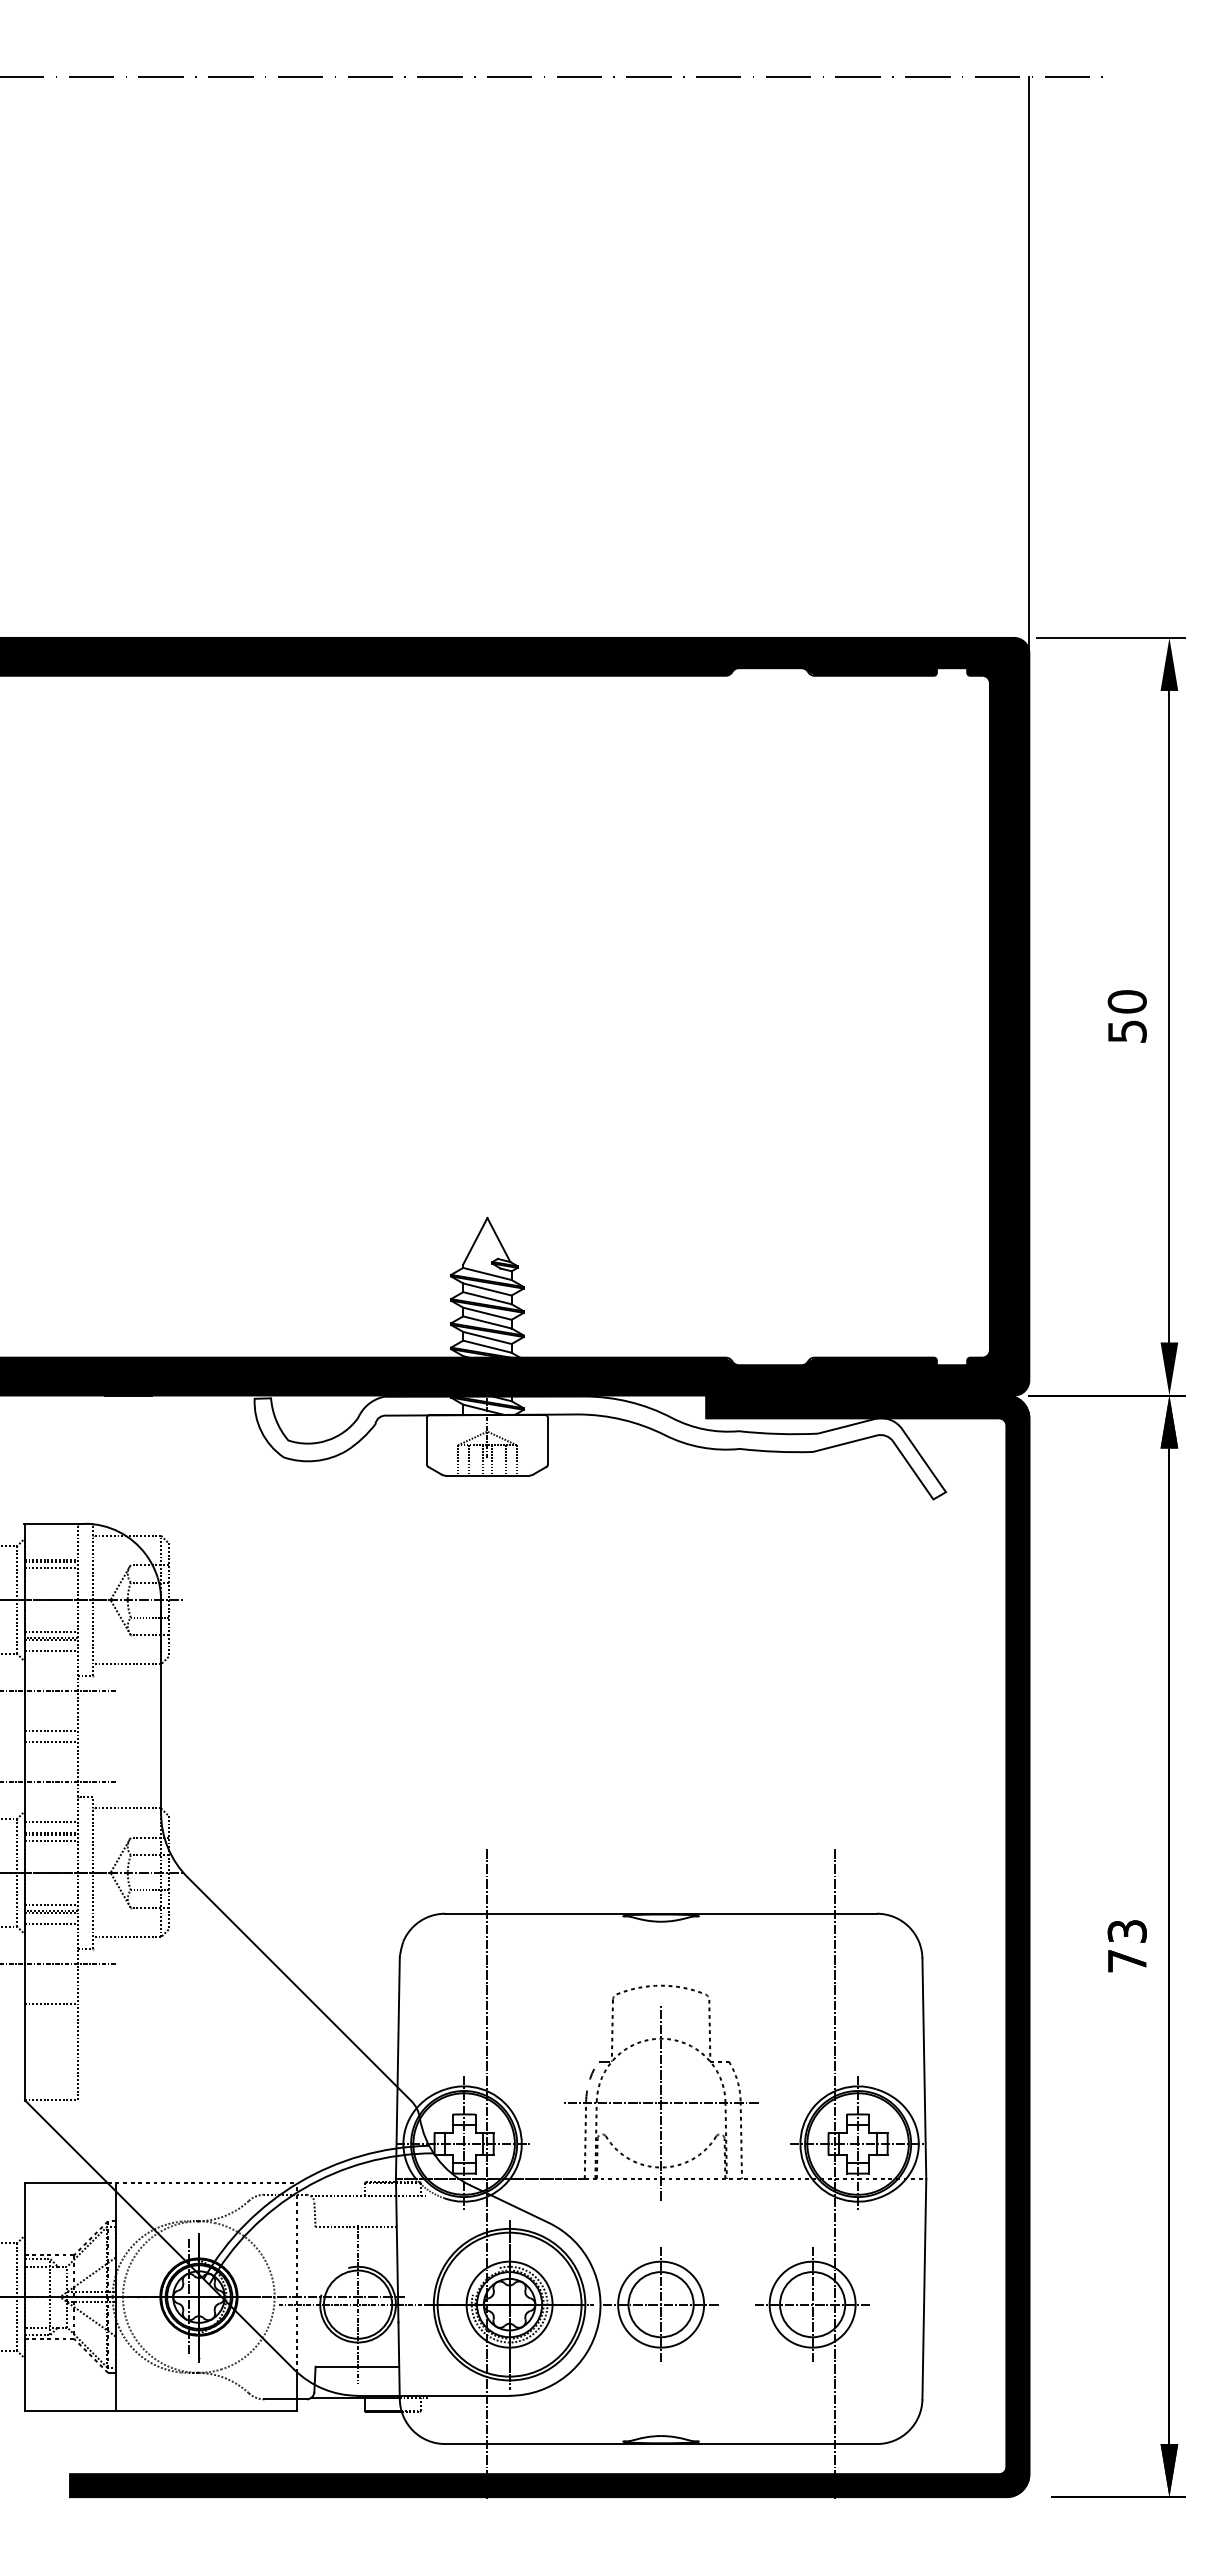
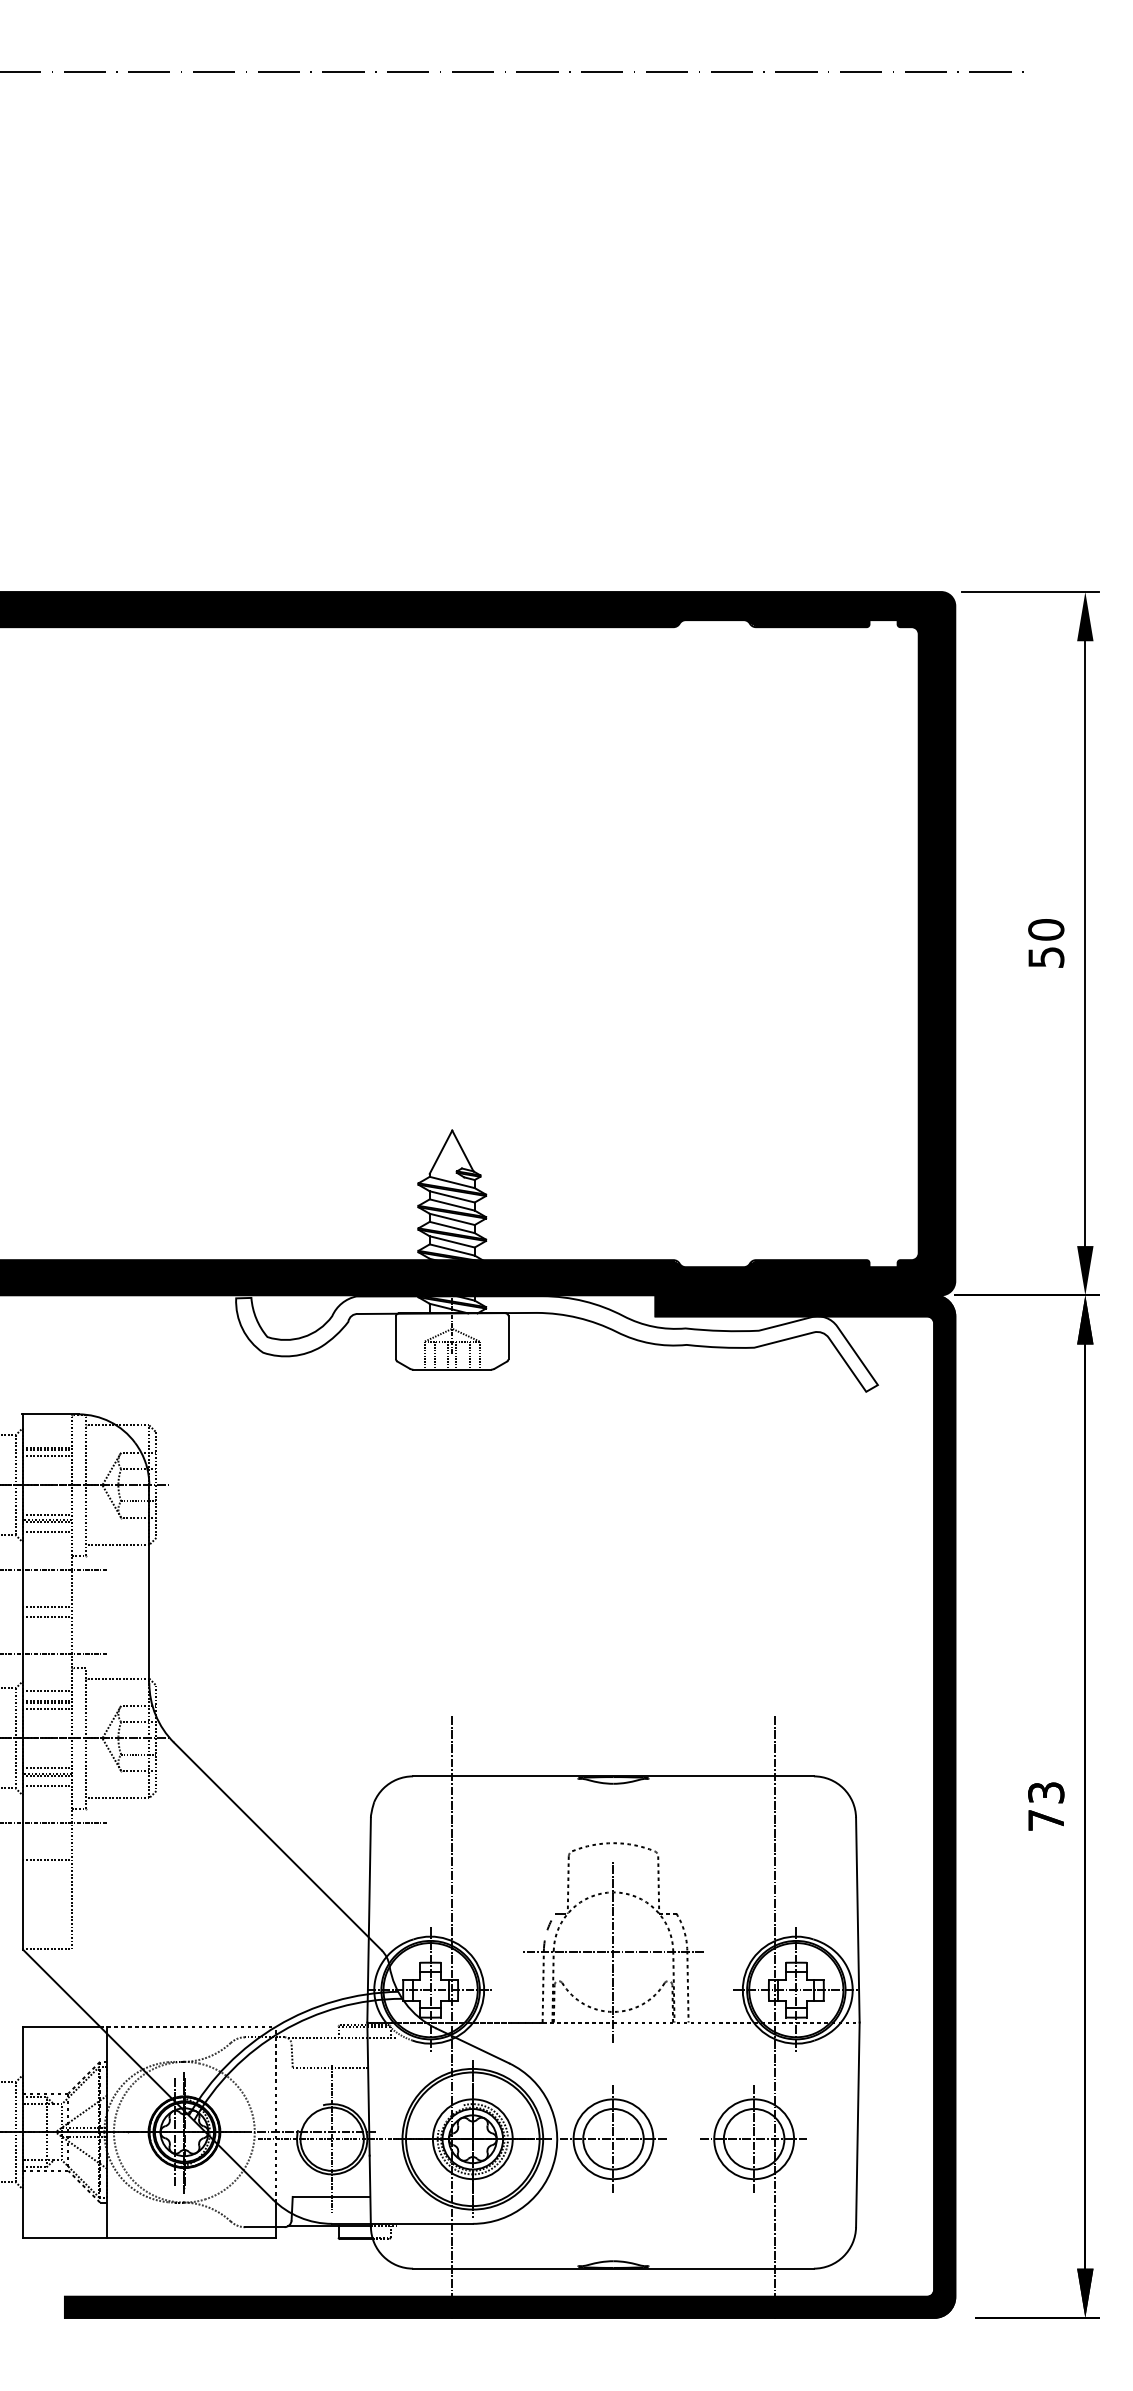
line: (1029, 365) -> (955, 339), removed

